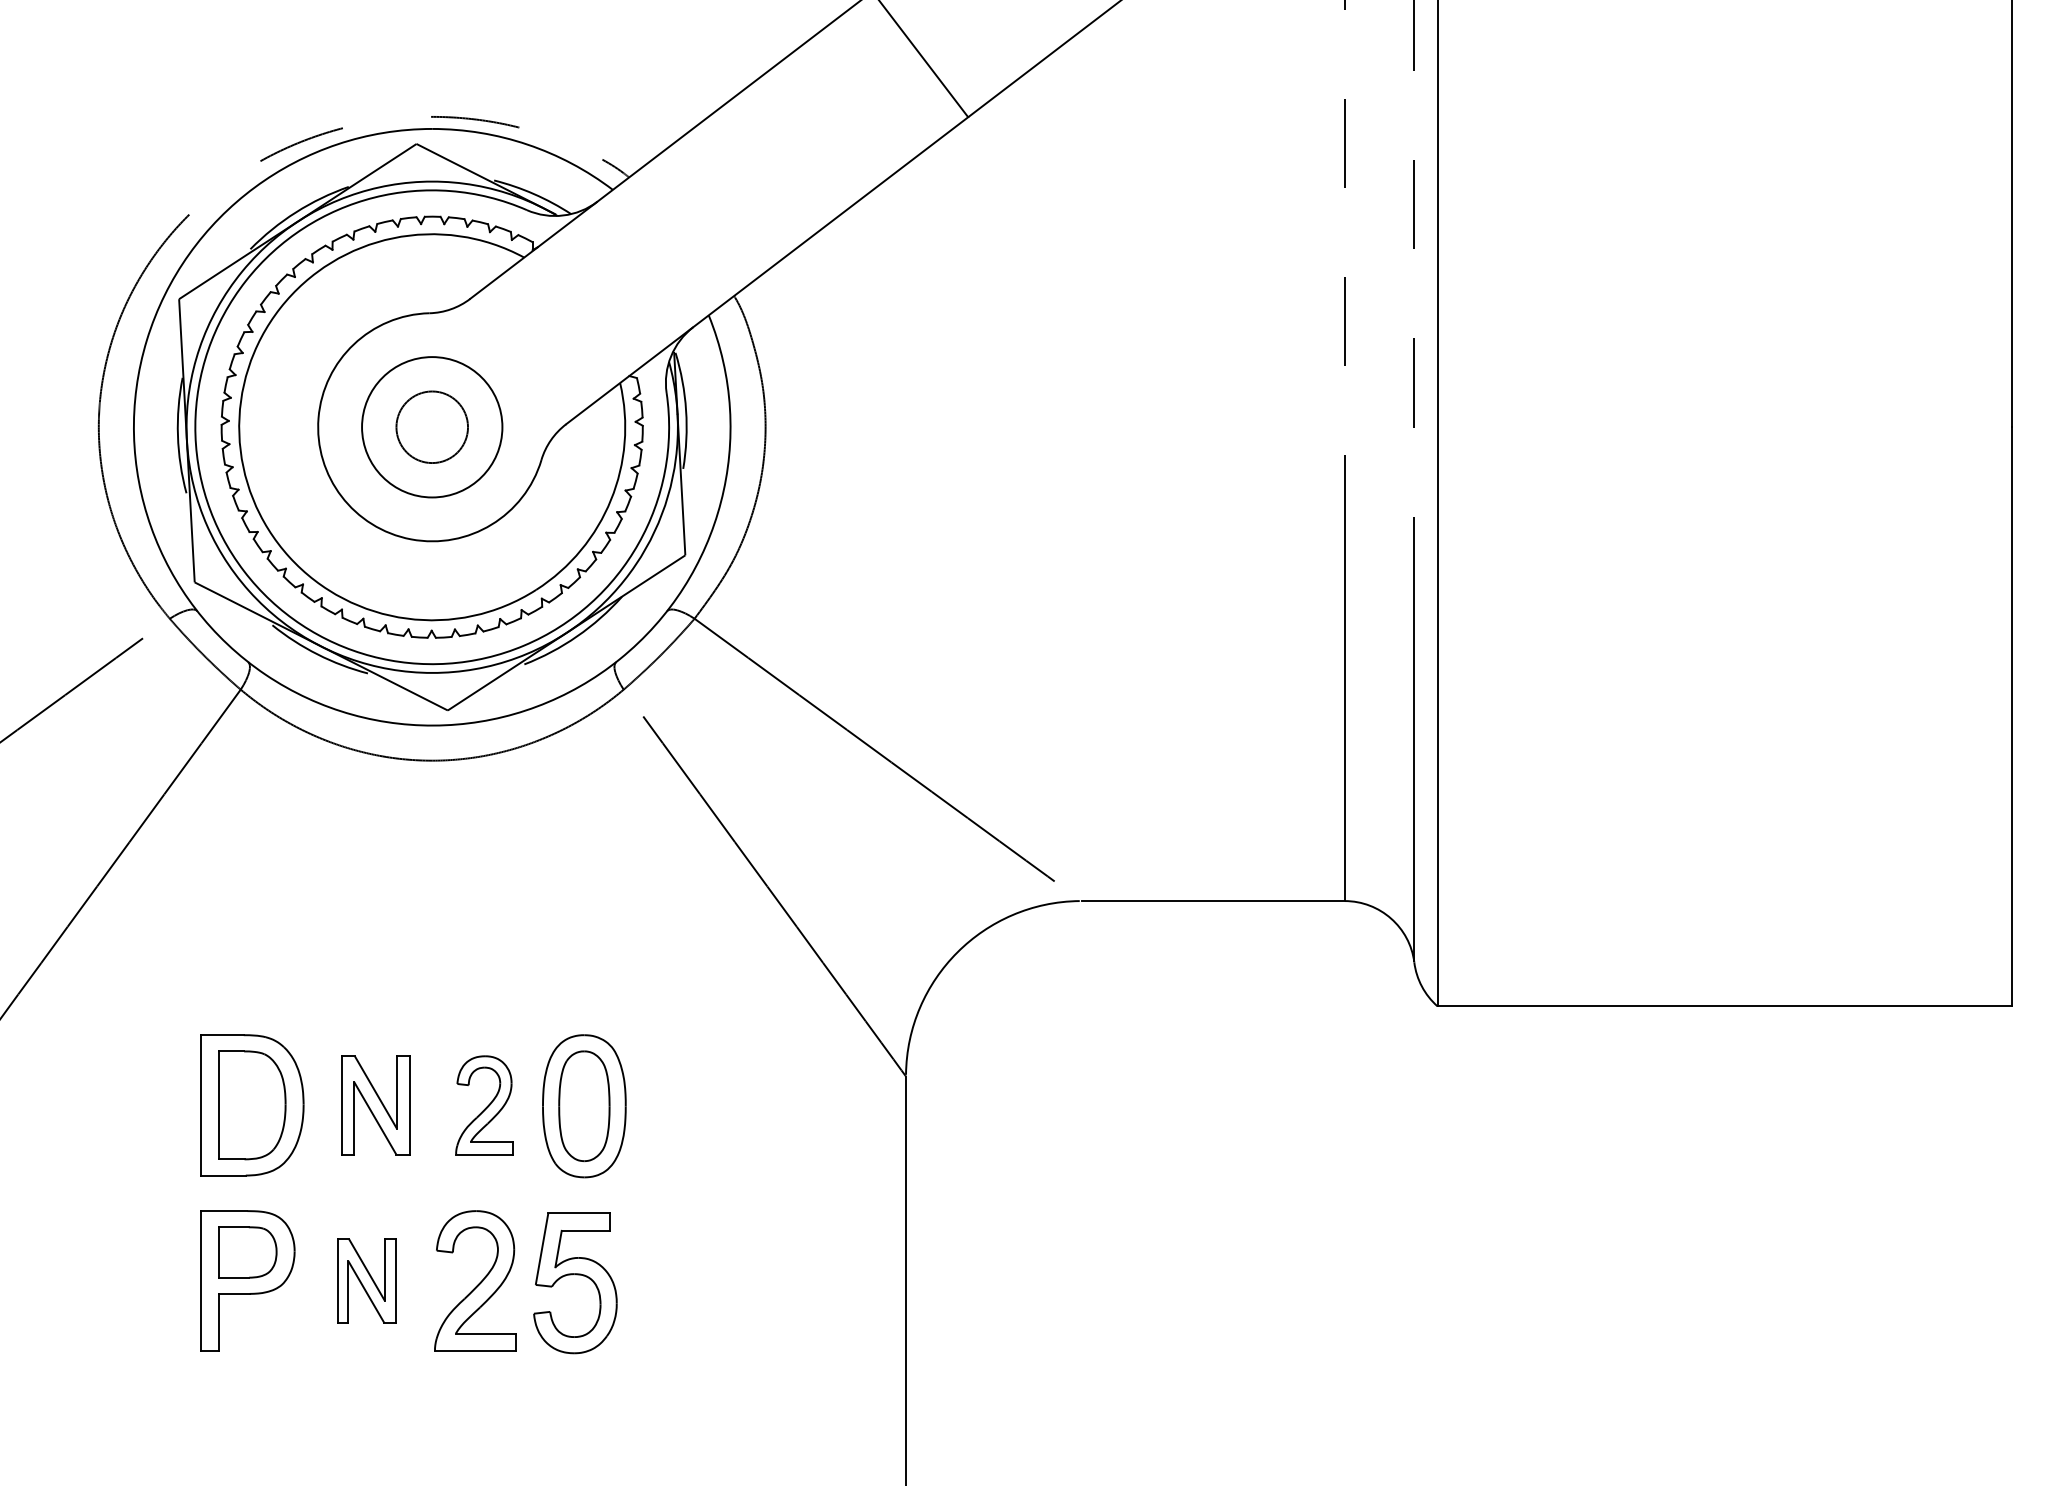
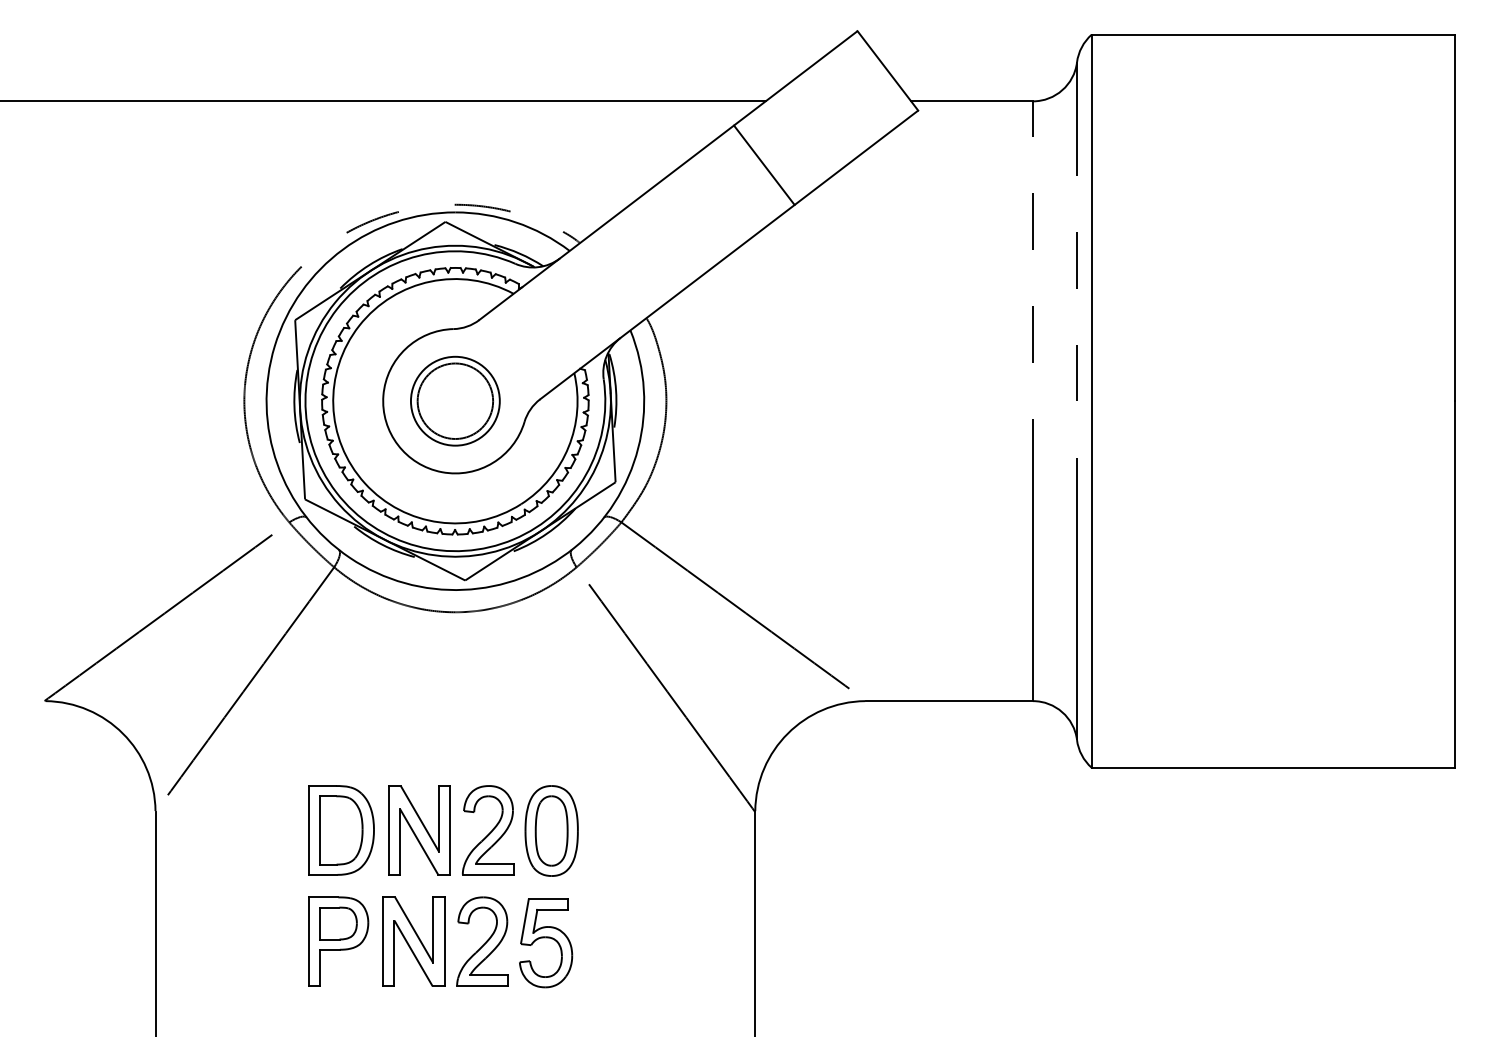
circle: (432, 427) -> (455, 401), size x1.67
part: (375, 1105) -> (419, 830), size x1.43
part: (484, 1105) -> (488, 830), size x1.43
part: (366, 1280) -> (413, 941), size x1.67

